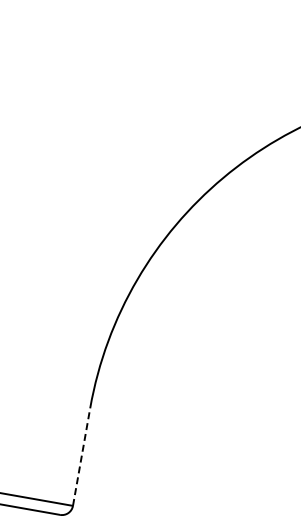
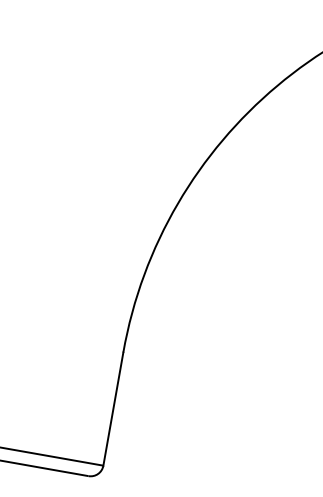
line: (81, 457) -> (113, 409), dashed -> solid

